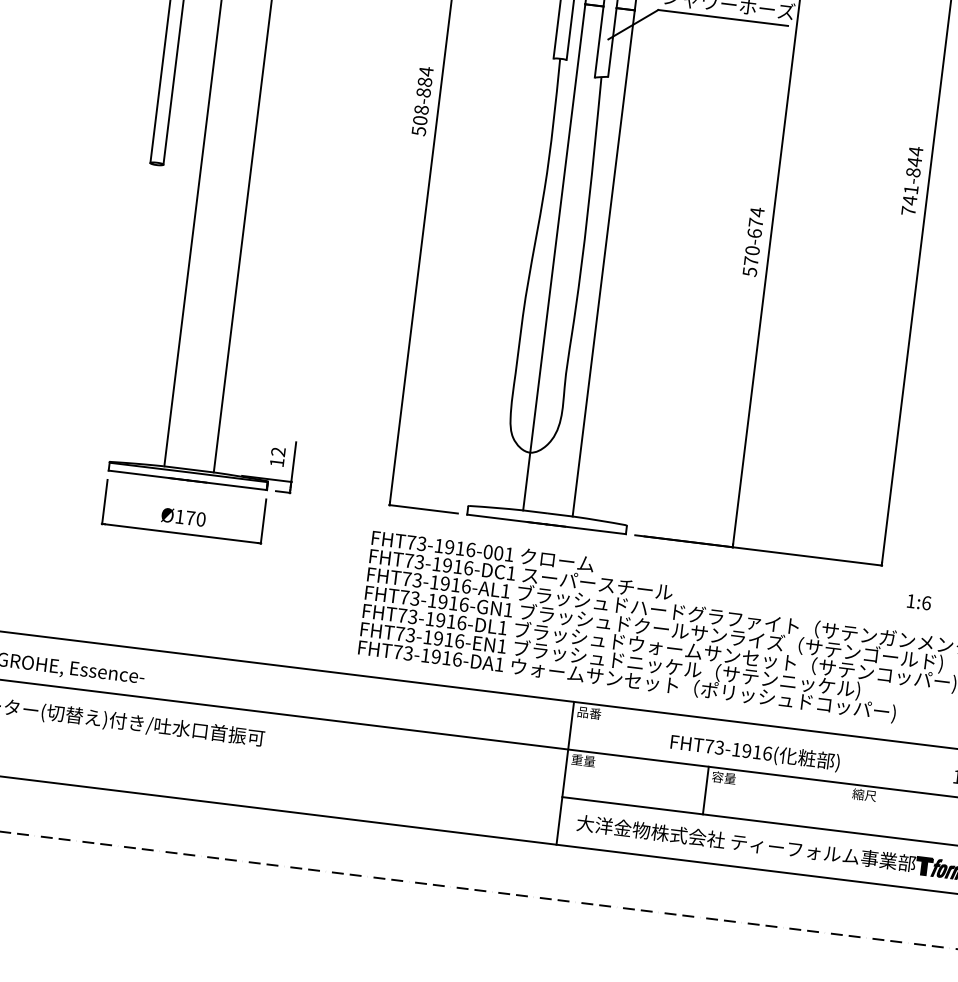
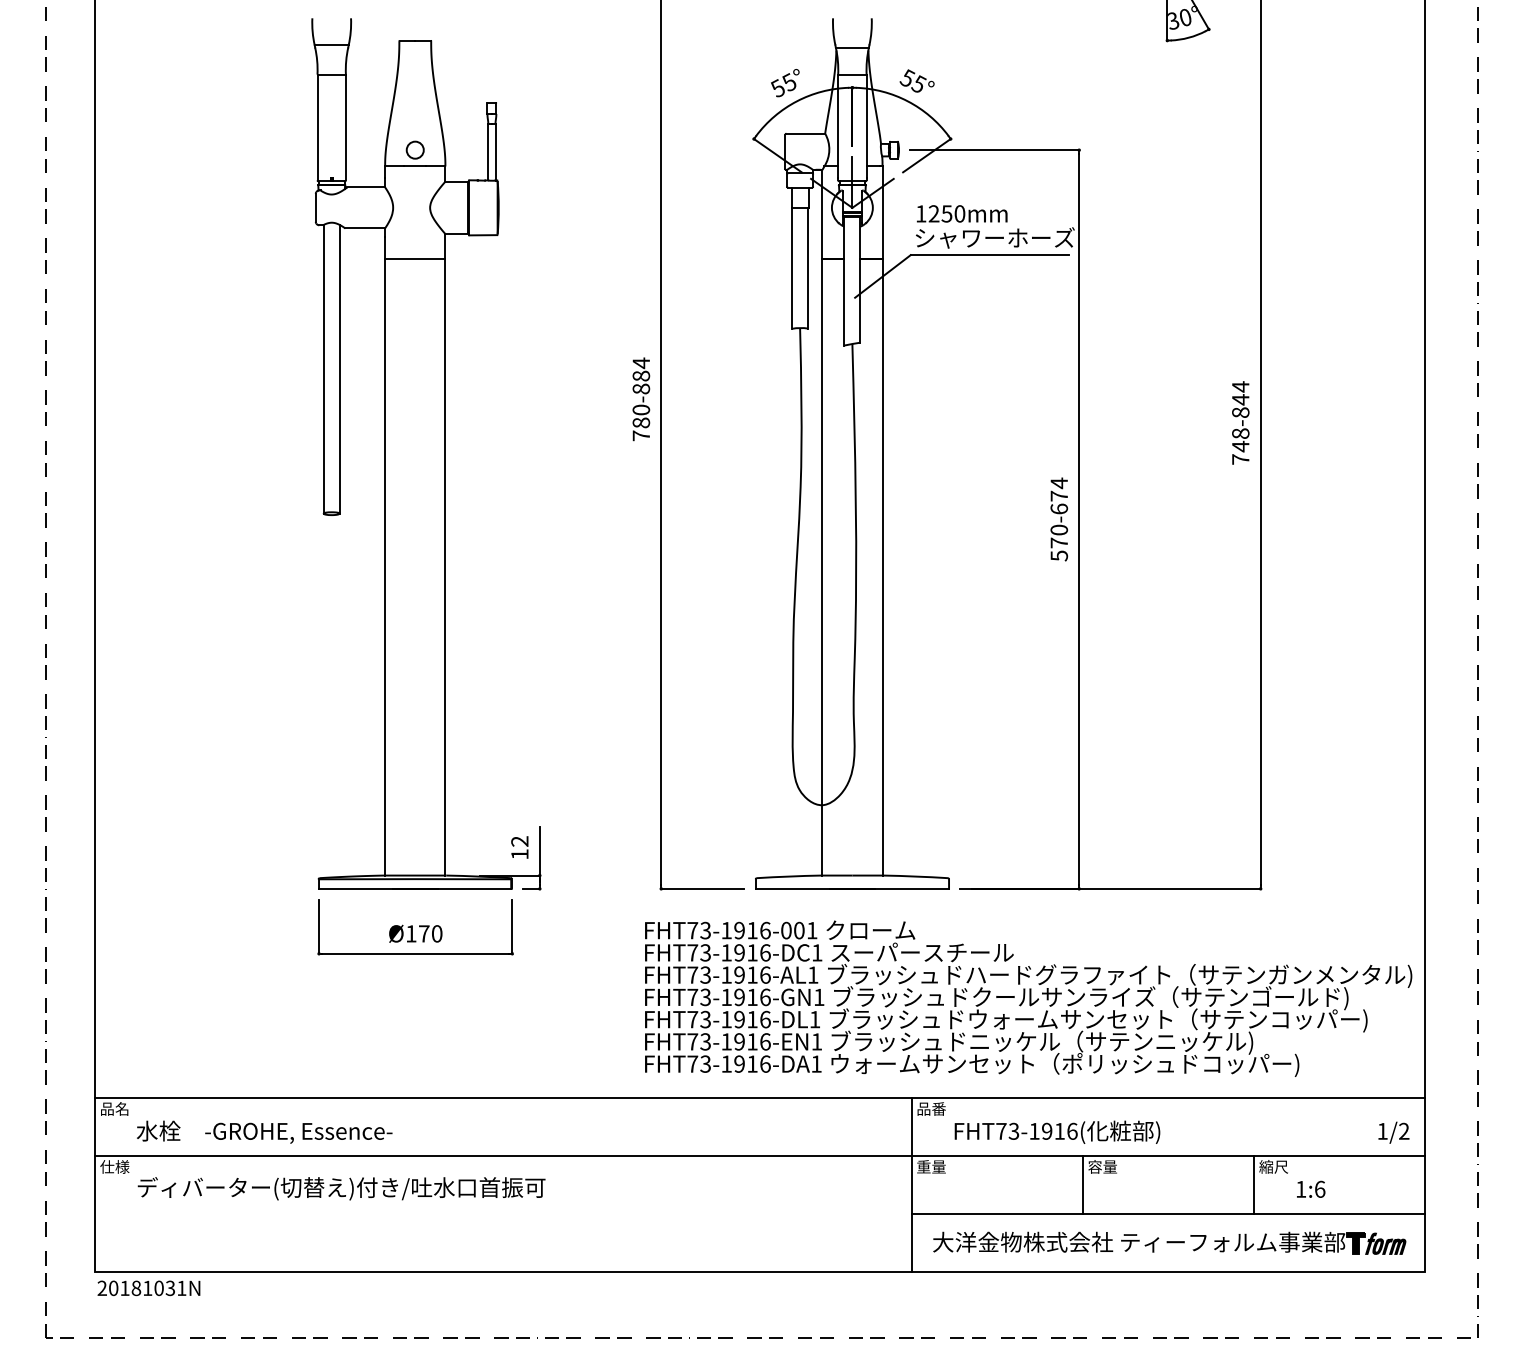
text: (420, 120) -> (641, 422), 508-884 -> 780-884
text: (911, 189) -> (1240, 433), 741-844 -> 748-844
text: (919, 601) -> (1311, 1188), moved
text: (755, 752) -> (1057, 1131), moved
line: (846, 807) -> (1253, 1184), added

